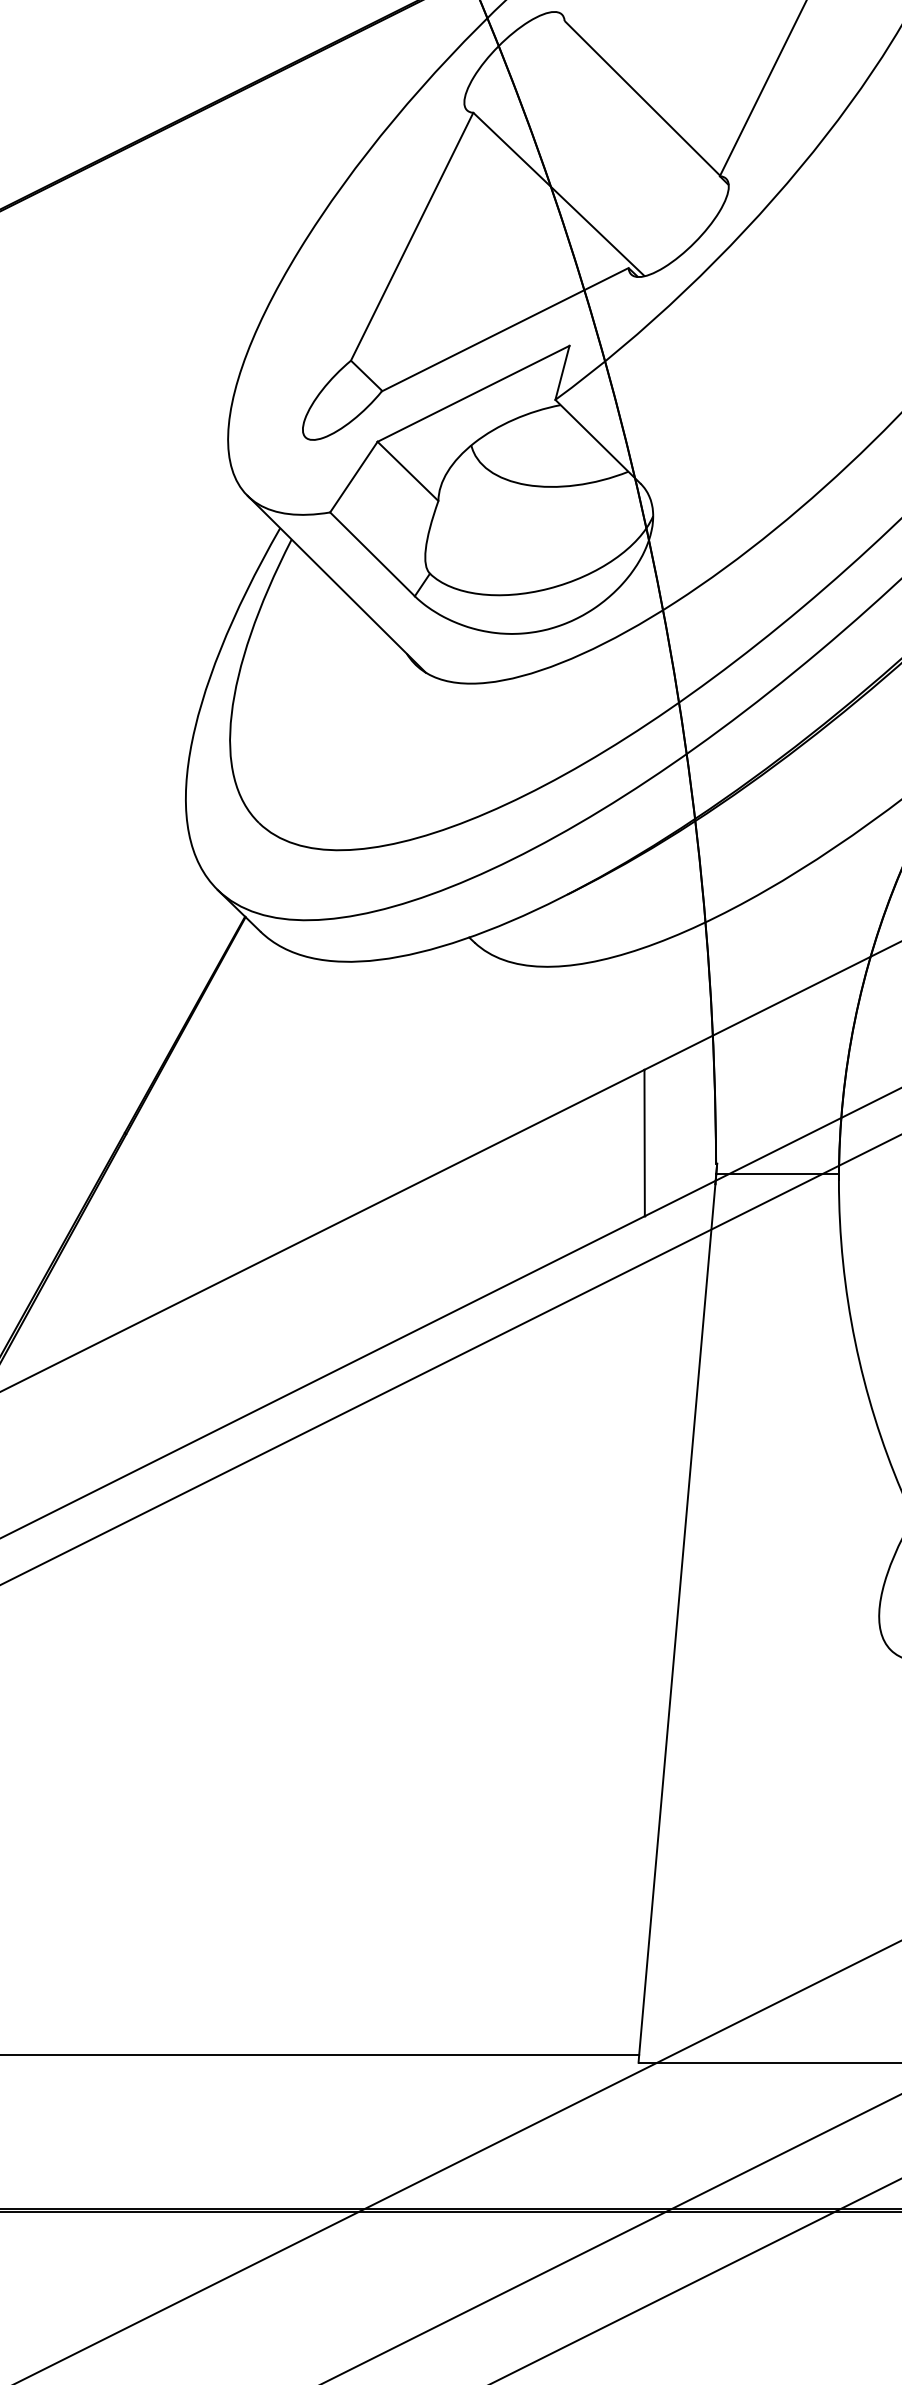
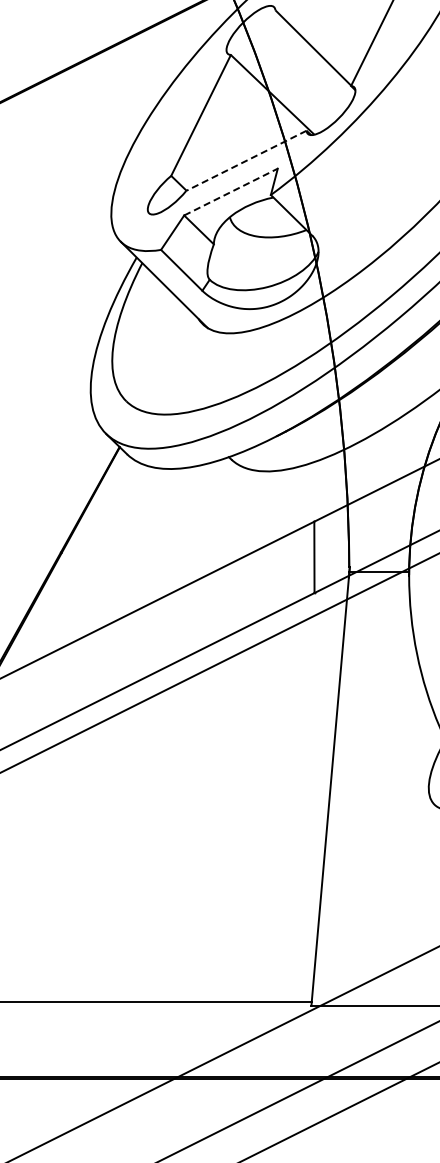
line: (503, 331) -> (245, 161), solid -> dashed
line: (474, 392) -> (231, 191), solid -> dashed

